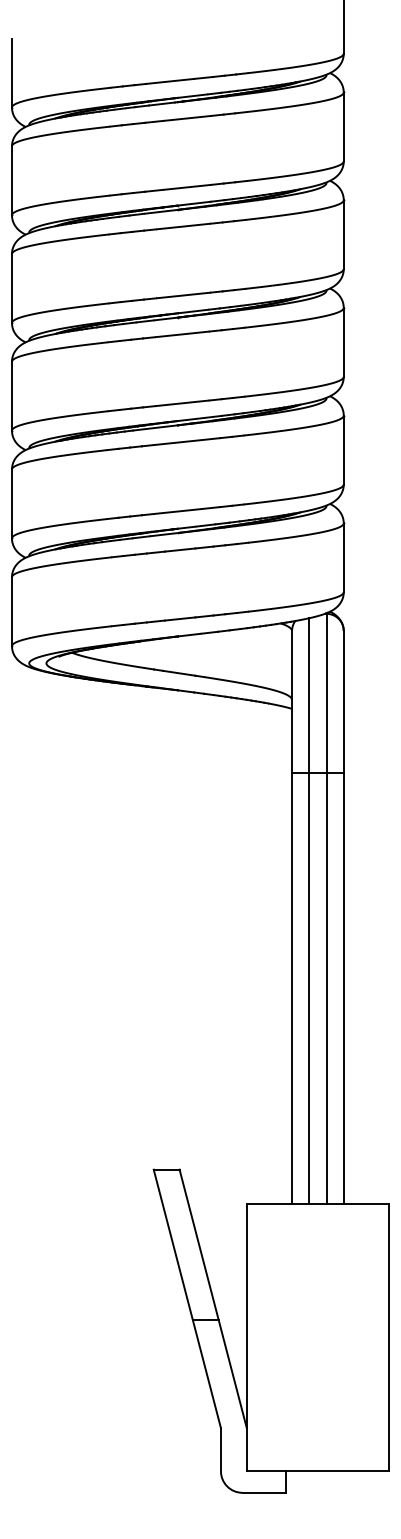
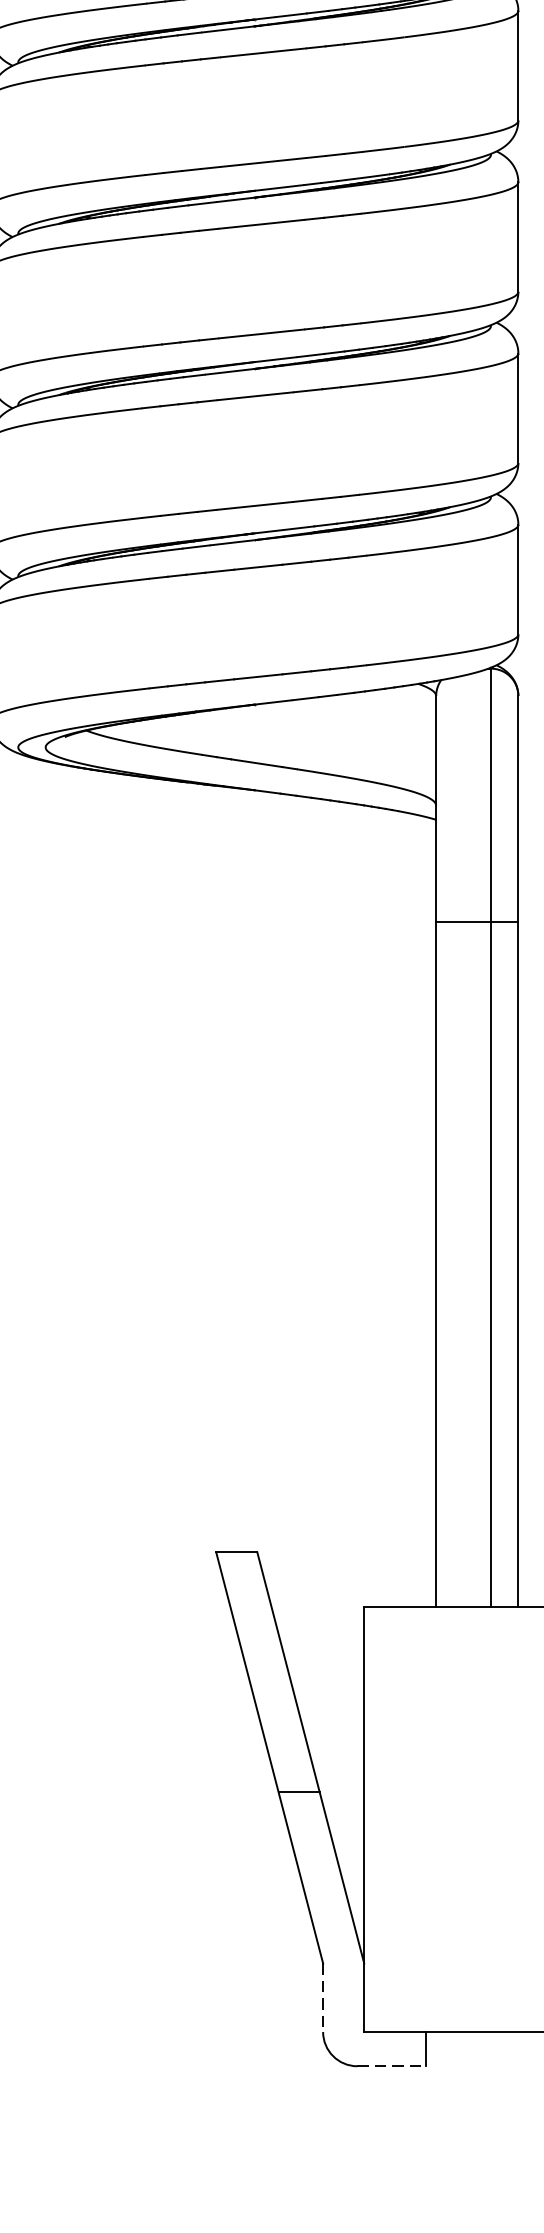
line: (309, 911) -> (463, 1141), removed
line: (220, 1449) -> (322, 1997), solid -> dashed
line: (264, 1492) -> (392, 2065), solid -> dashed

